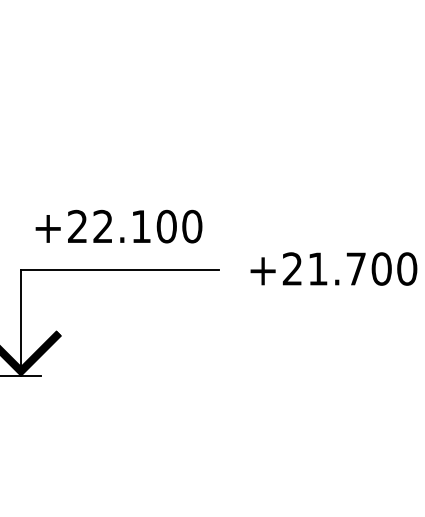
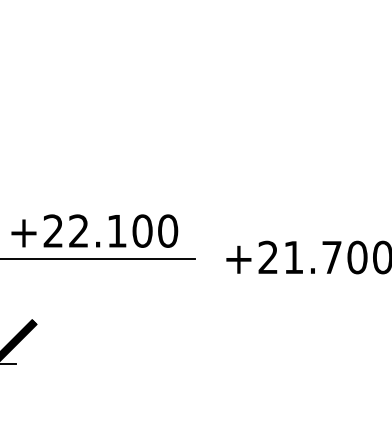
text: (118, 226) -> (94, 231), moved

